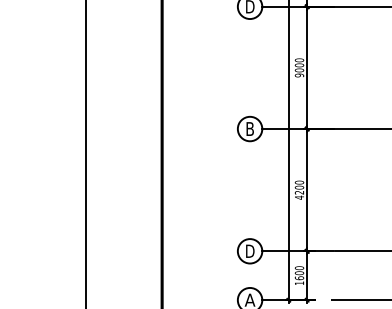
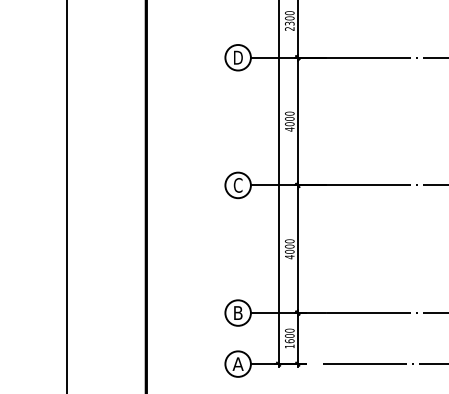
text: (299, 75) -> (289, 129), 9000 -> 4000
text: (249, 129) -> (237, 185), B -> C
text: (299, 192) -> (289, 251), 4200 -> 4000
text: (250, 250) -> (238, 312), D -> B

